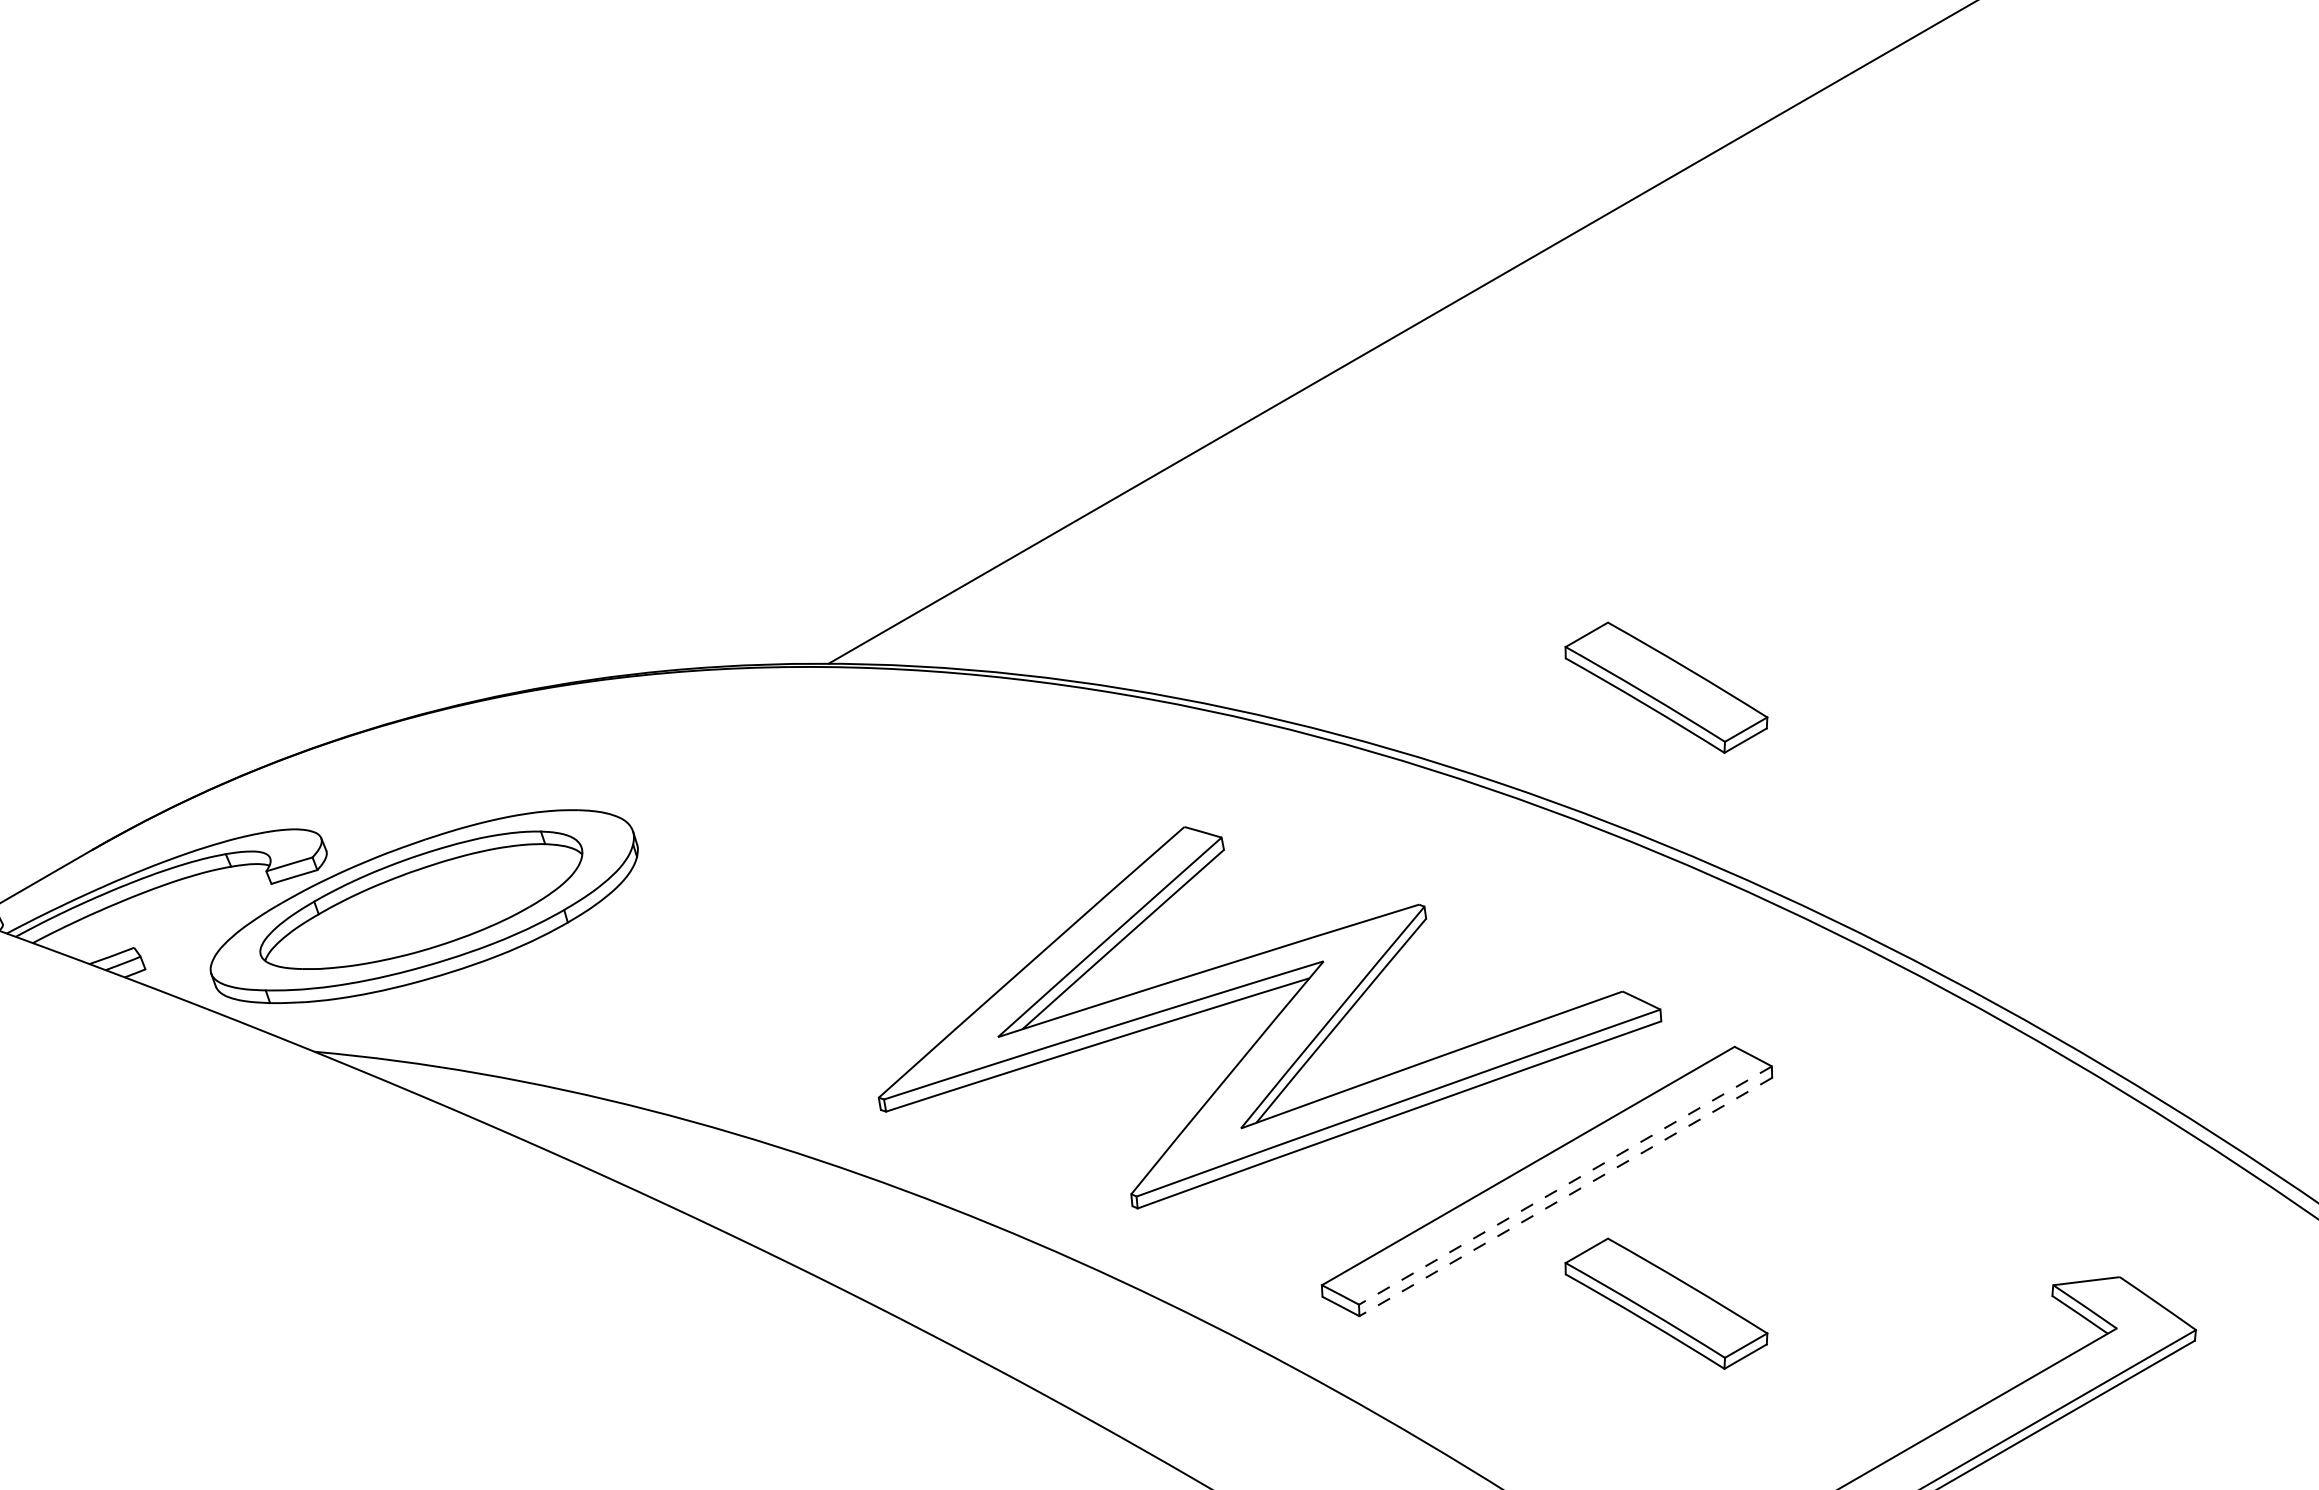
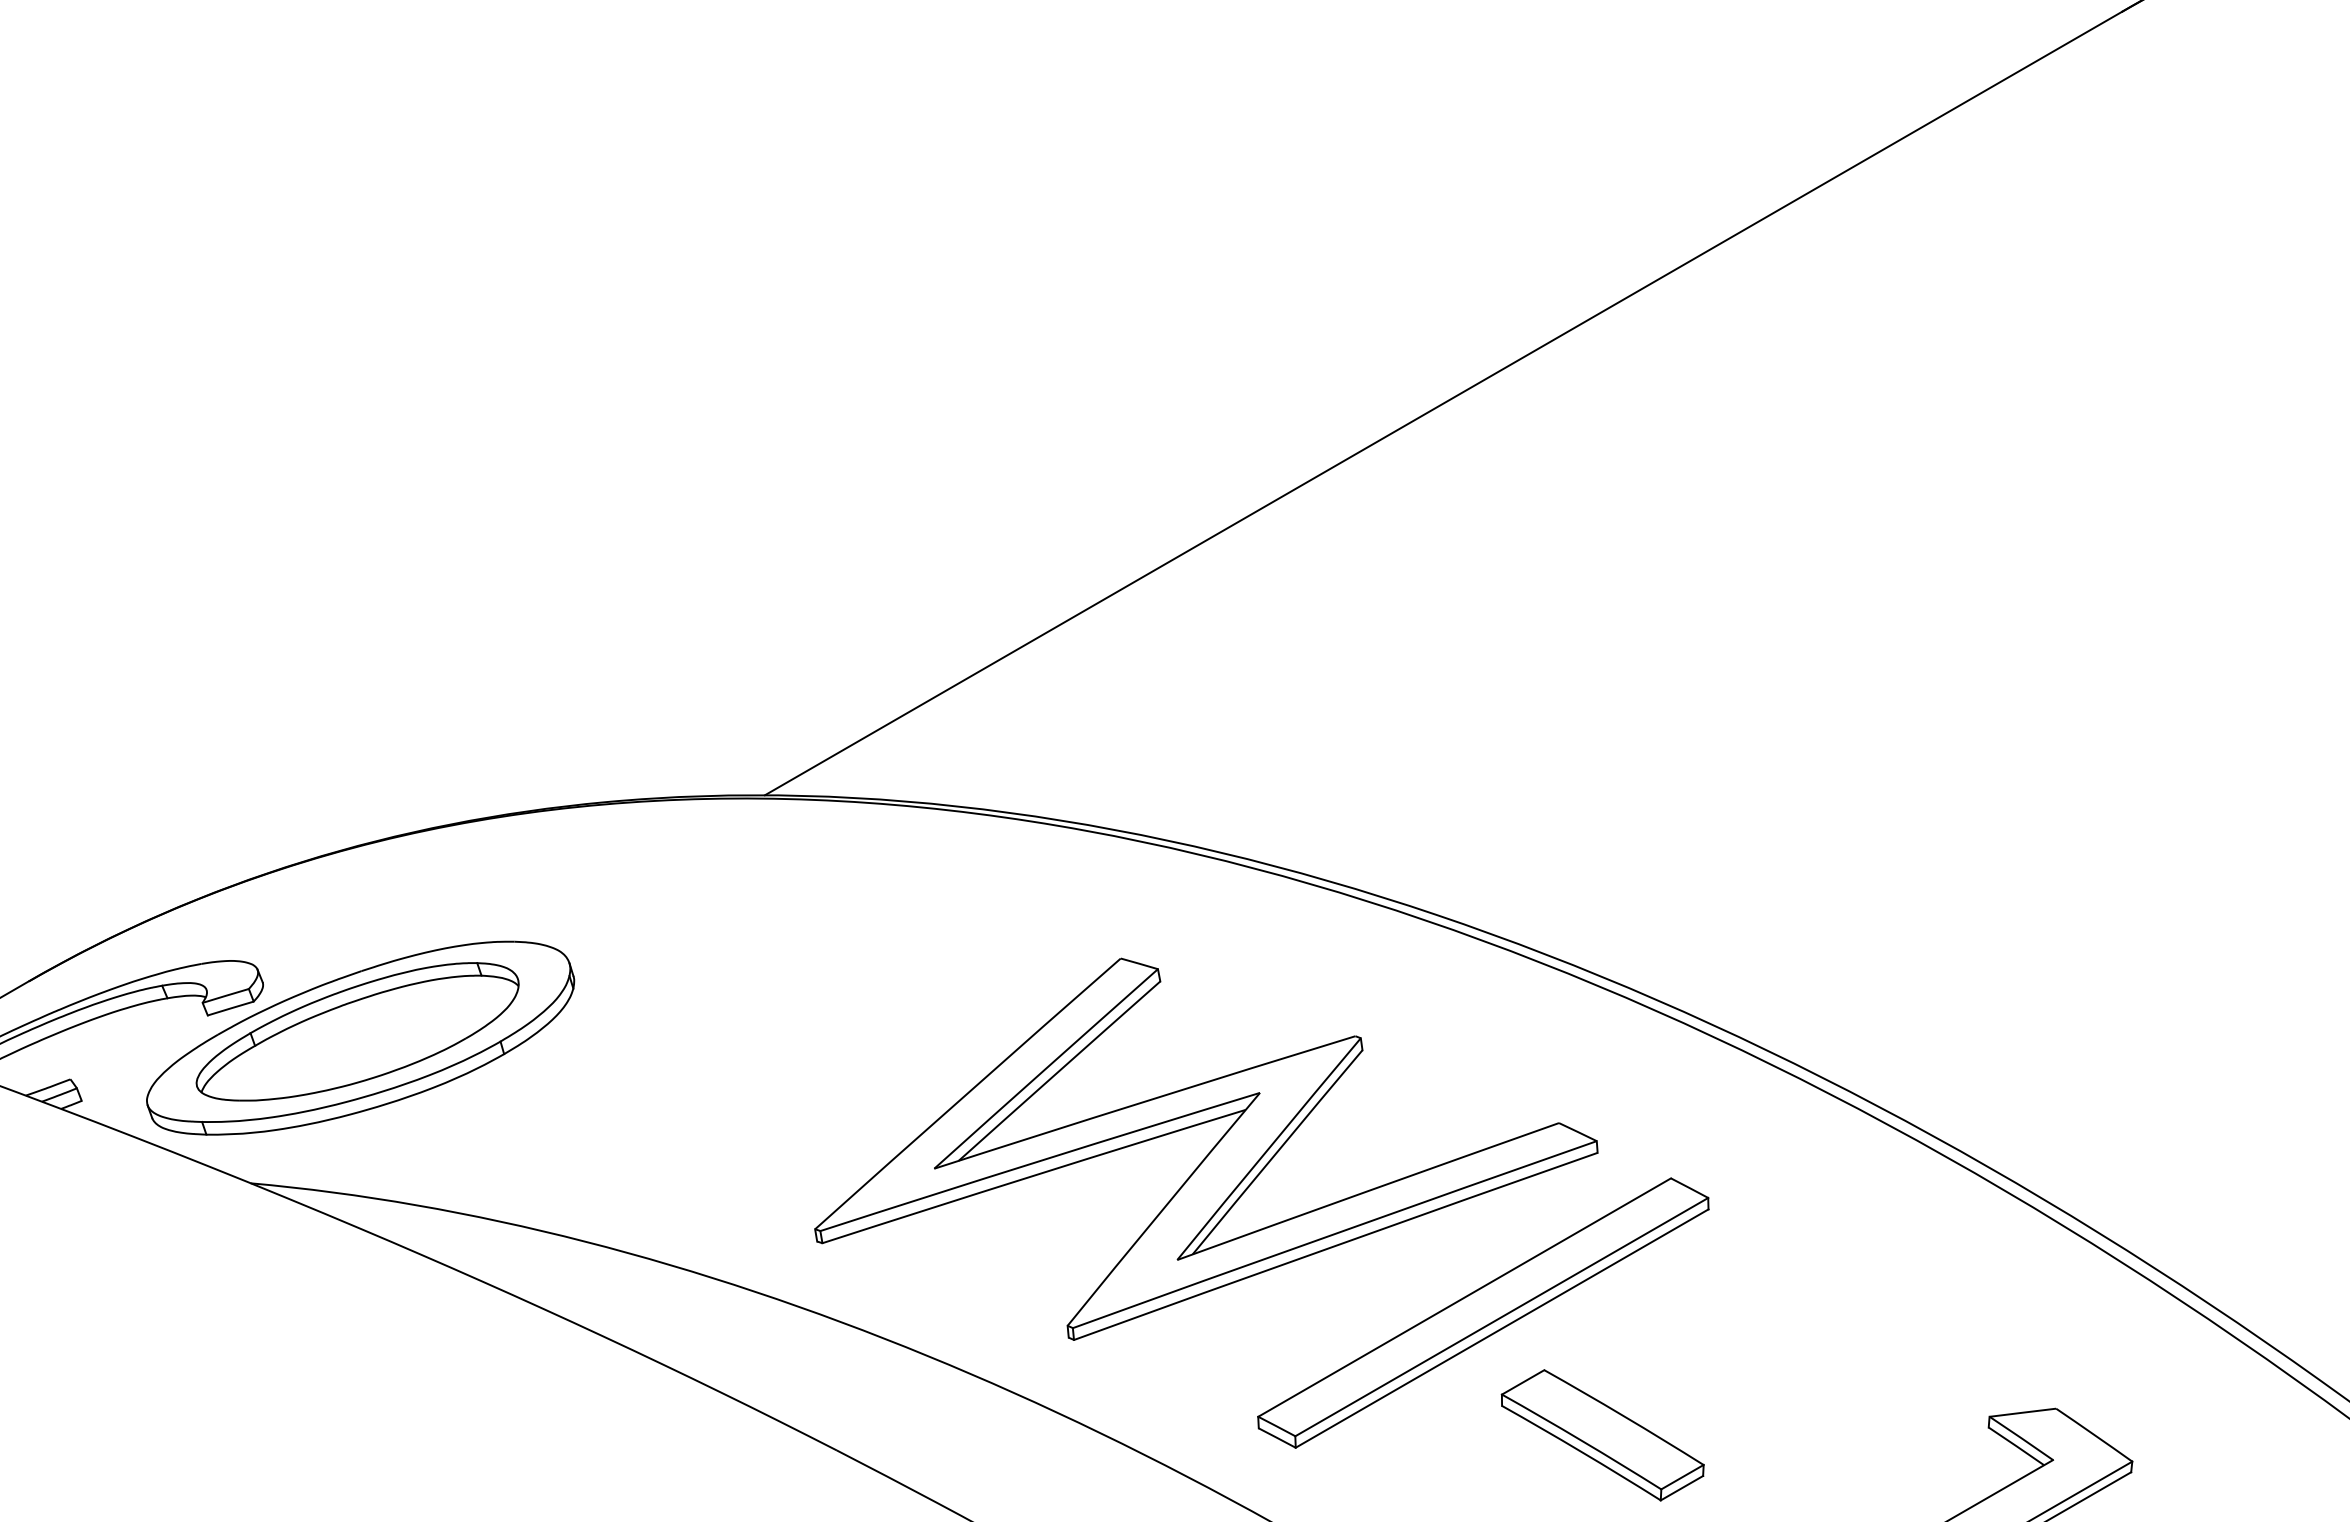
part: (1666, 687) -> (1602, 819), removed
line: (1565, 1185) -> (1501, 1317), dashed -> solid
line: (1565, 1196) -> (1501, 1328), dashed -> solid

